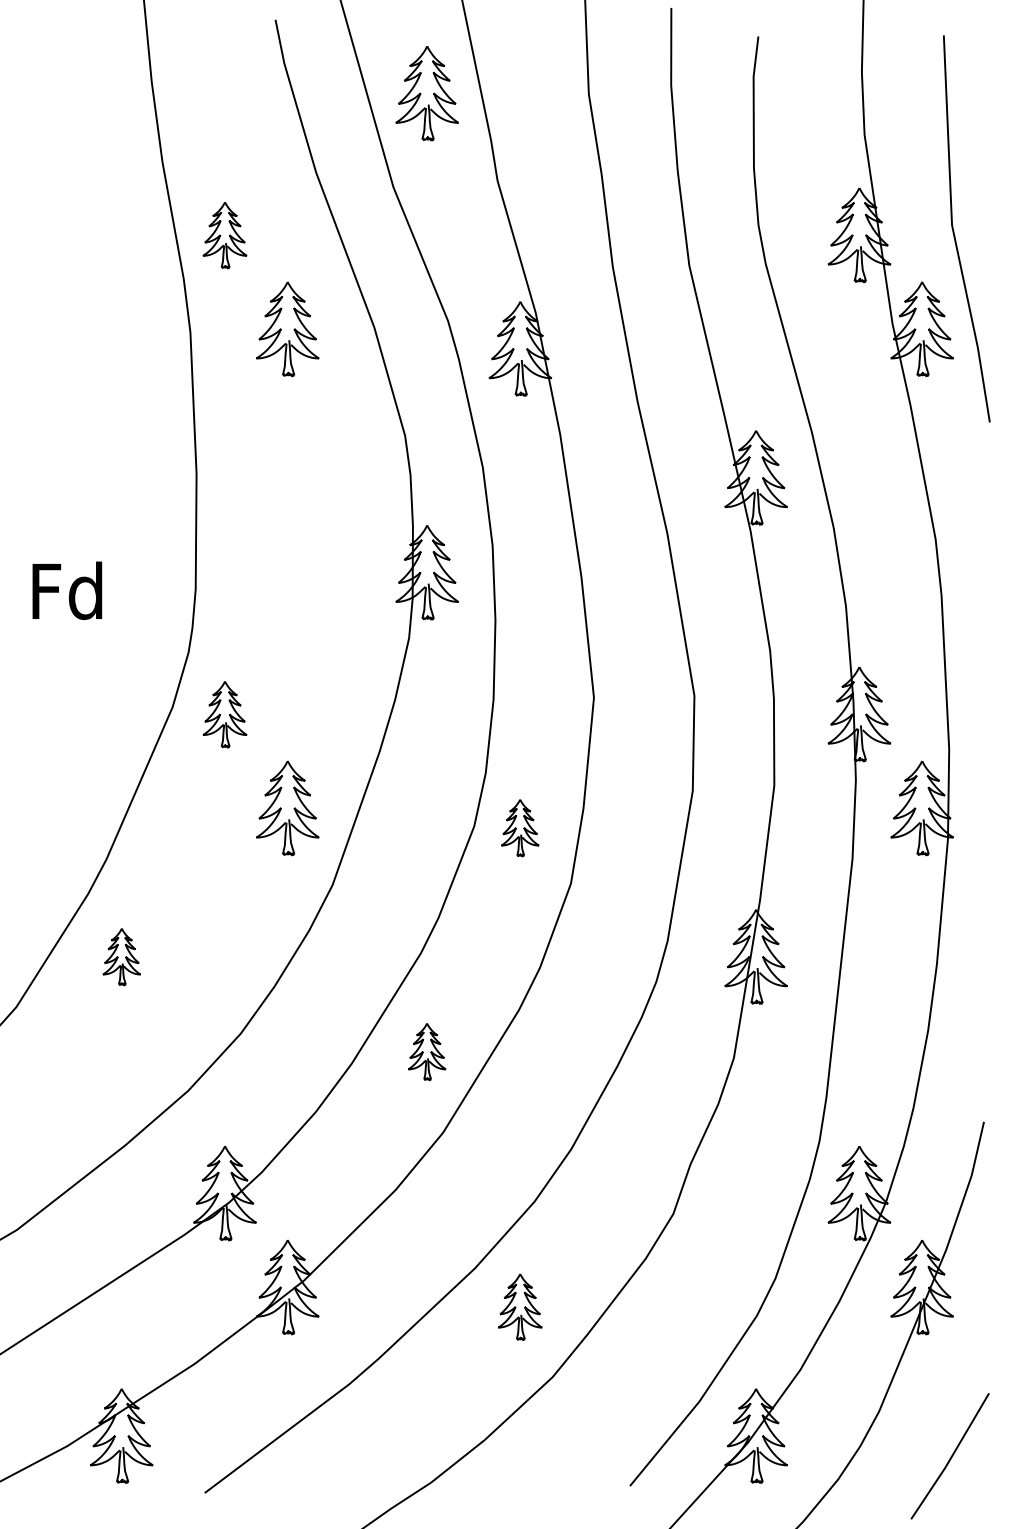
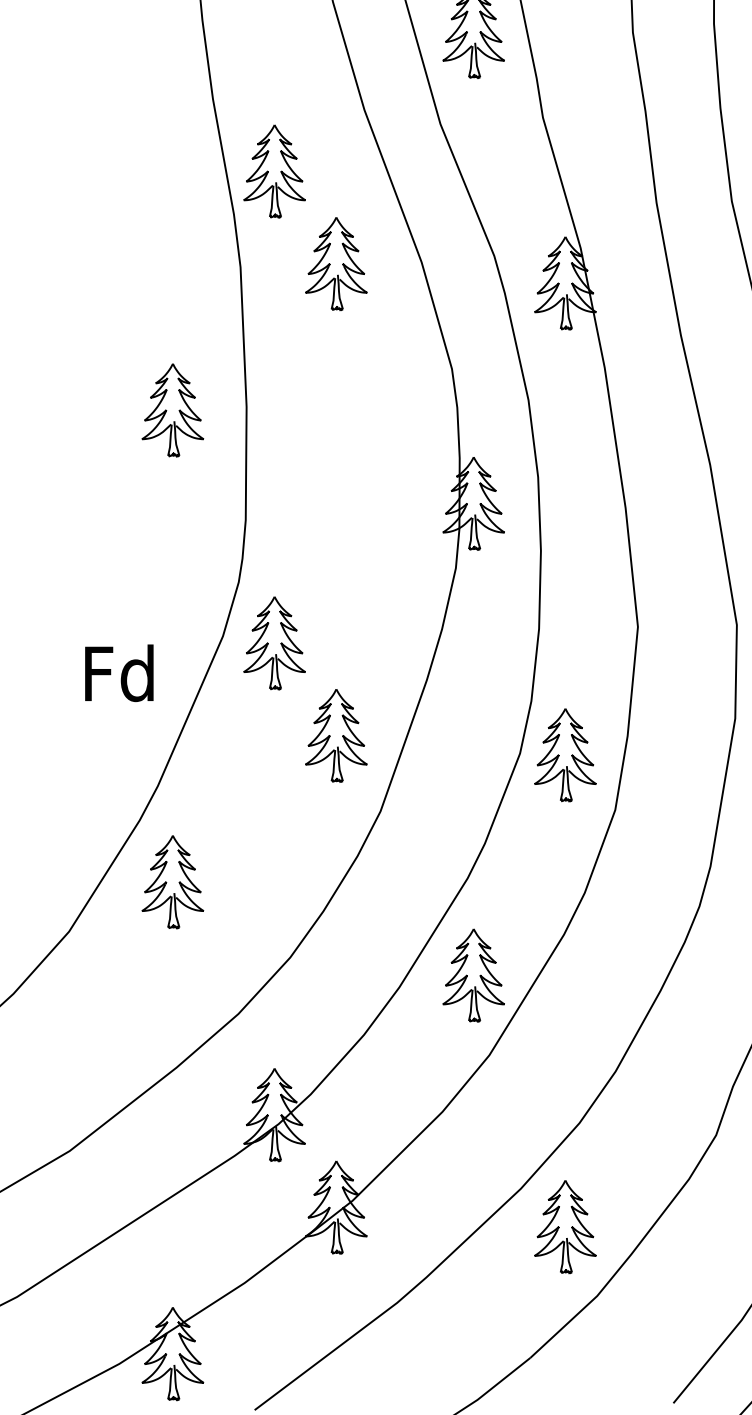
part: (224, 235) -> (274, 171), size x1.43
part: (121, 477) -> (172, 410), added
text: (67, 590) -> (119, 672), moved
part: (224, 714) -> (274, 643), size x1.43
part: (519, 827) -> (564, 754), size x1.67
part: (121, 956) -> (172, 881), size x1.67
part: (426, 1051) -> (473, 975), size x1.67
part: (519, 1306) -> (564, 1226), size x1.43

